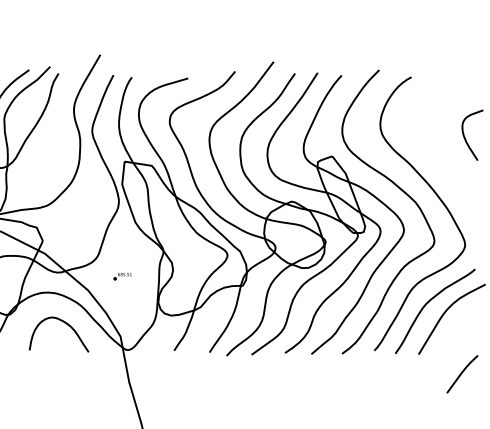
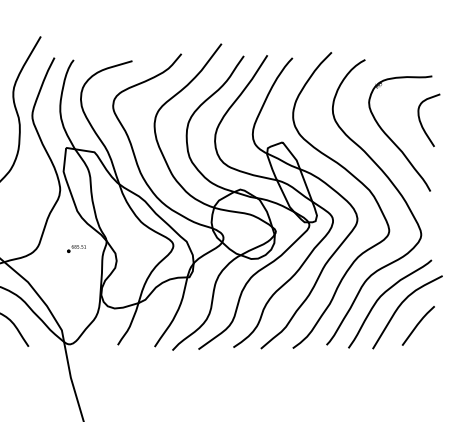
part: (437, 153) -> (392, 139), added
part: (122, 276) -> (76, 248), moved
line: (462, 373) -> (418, 325), moved

